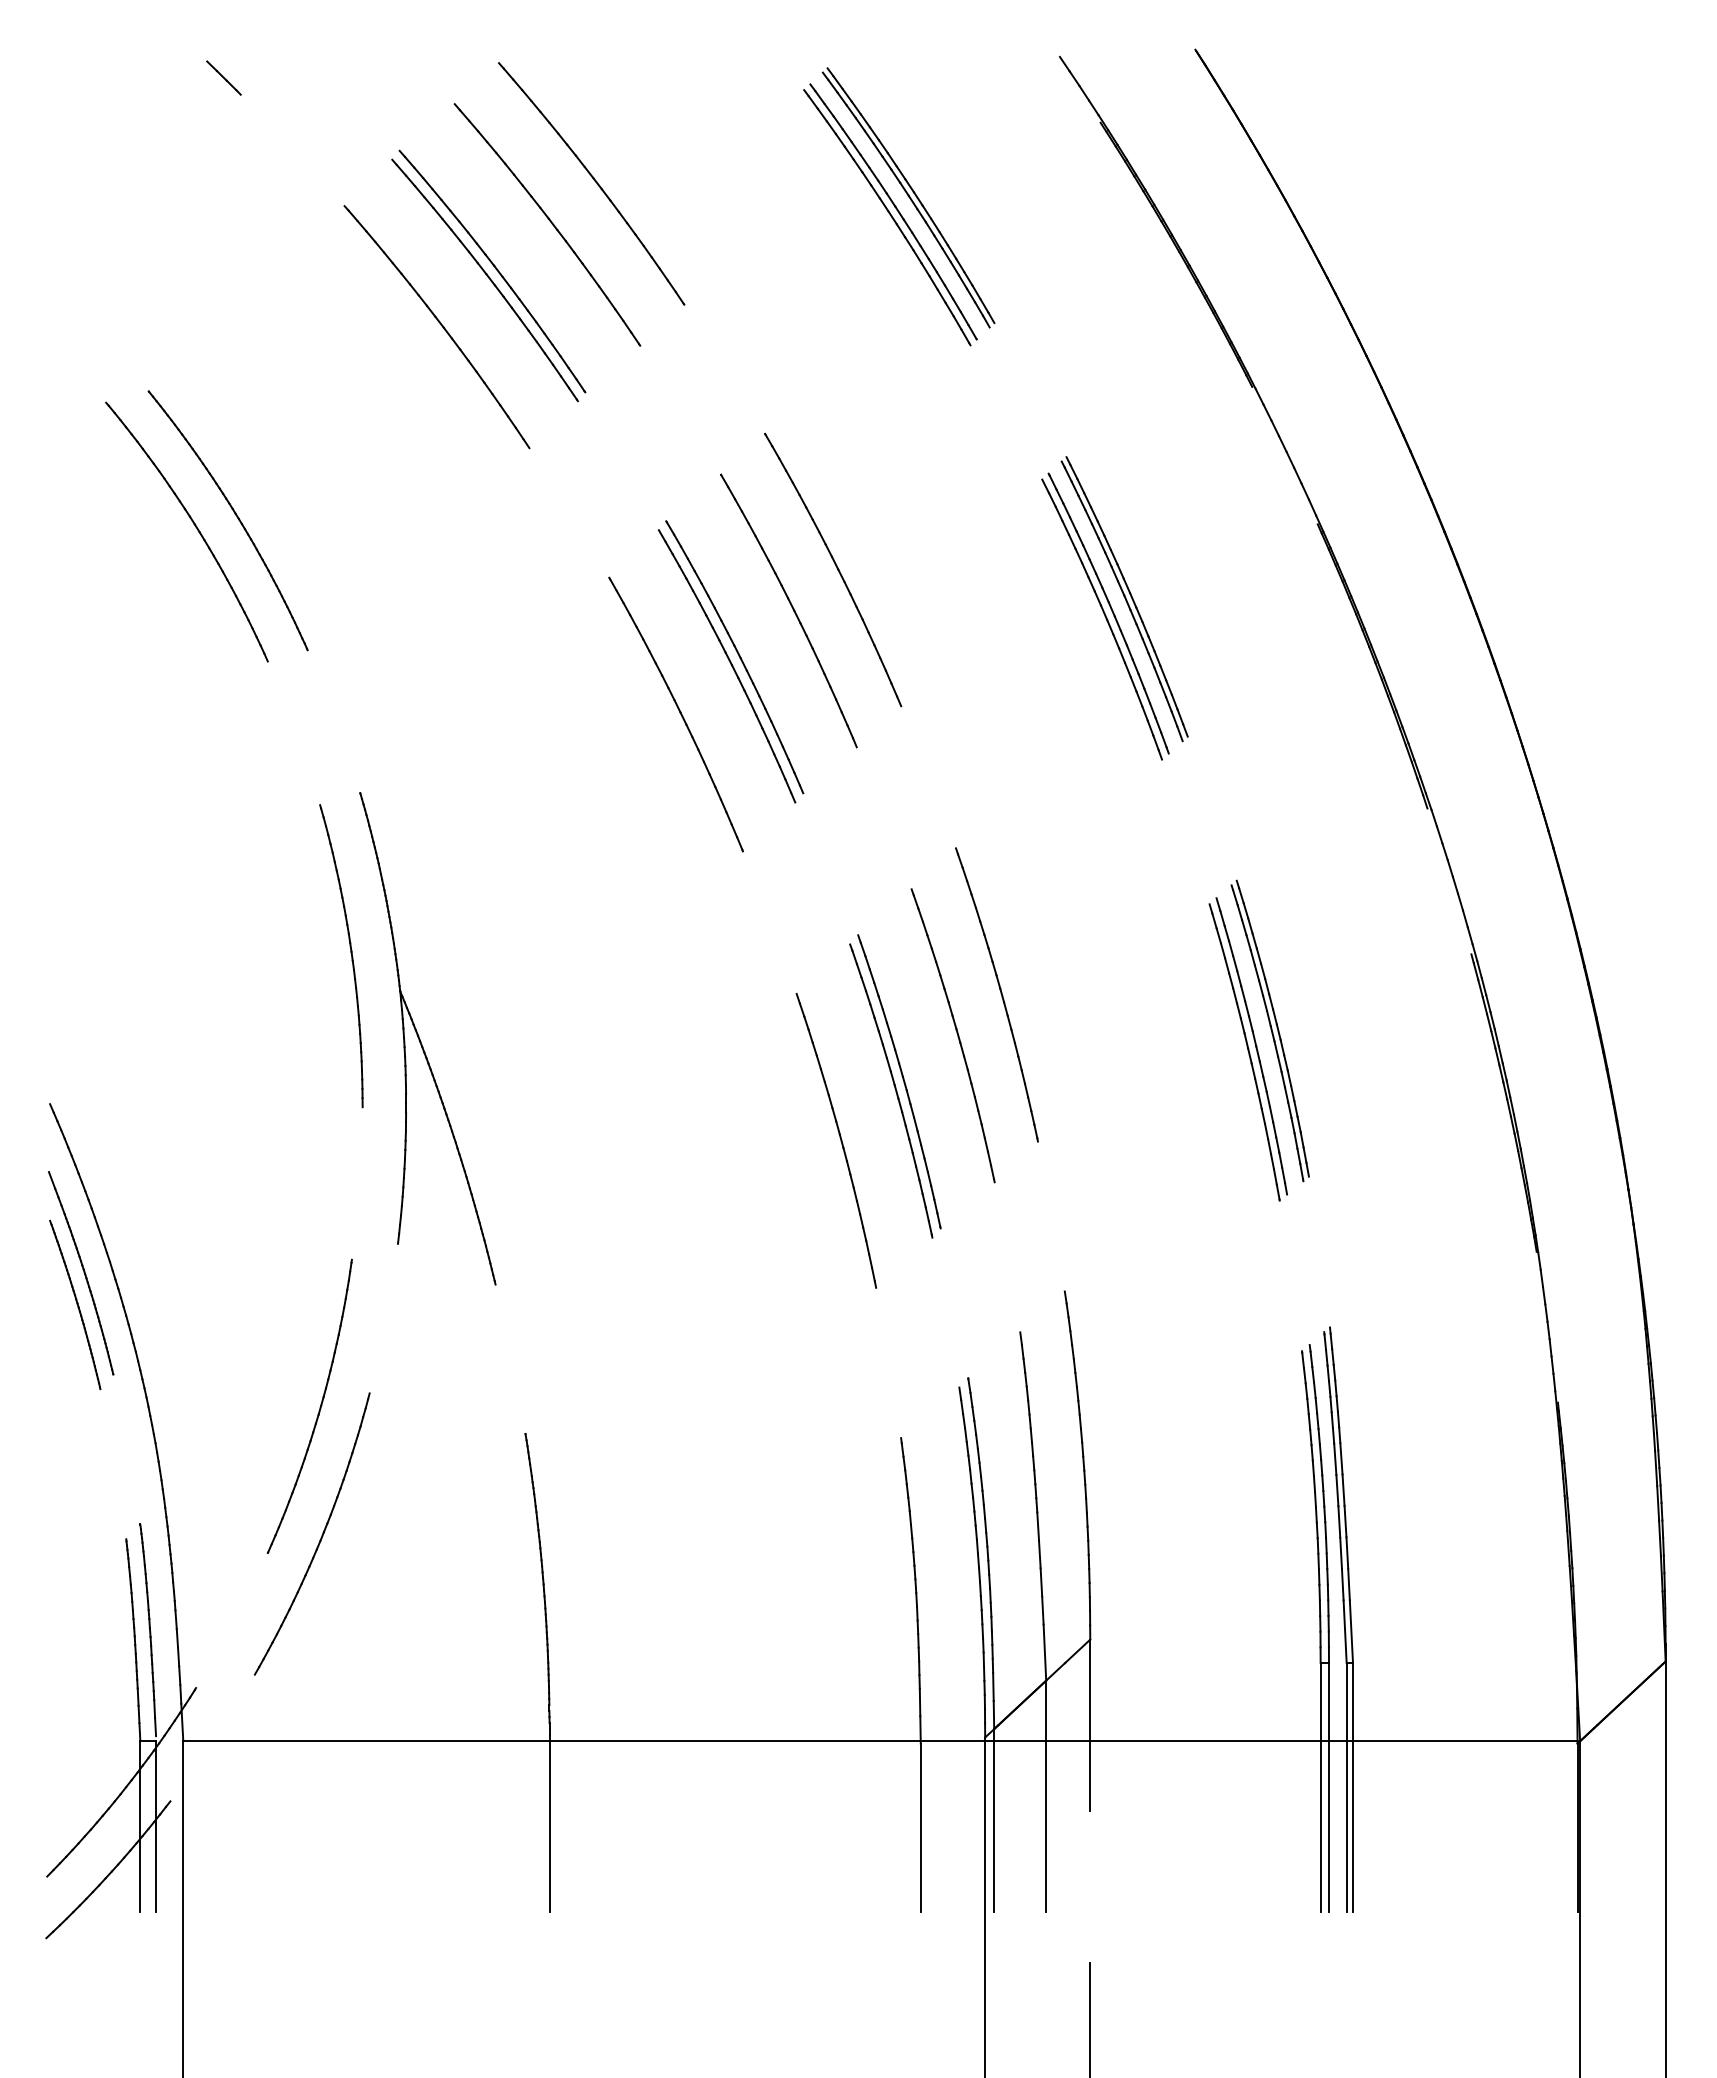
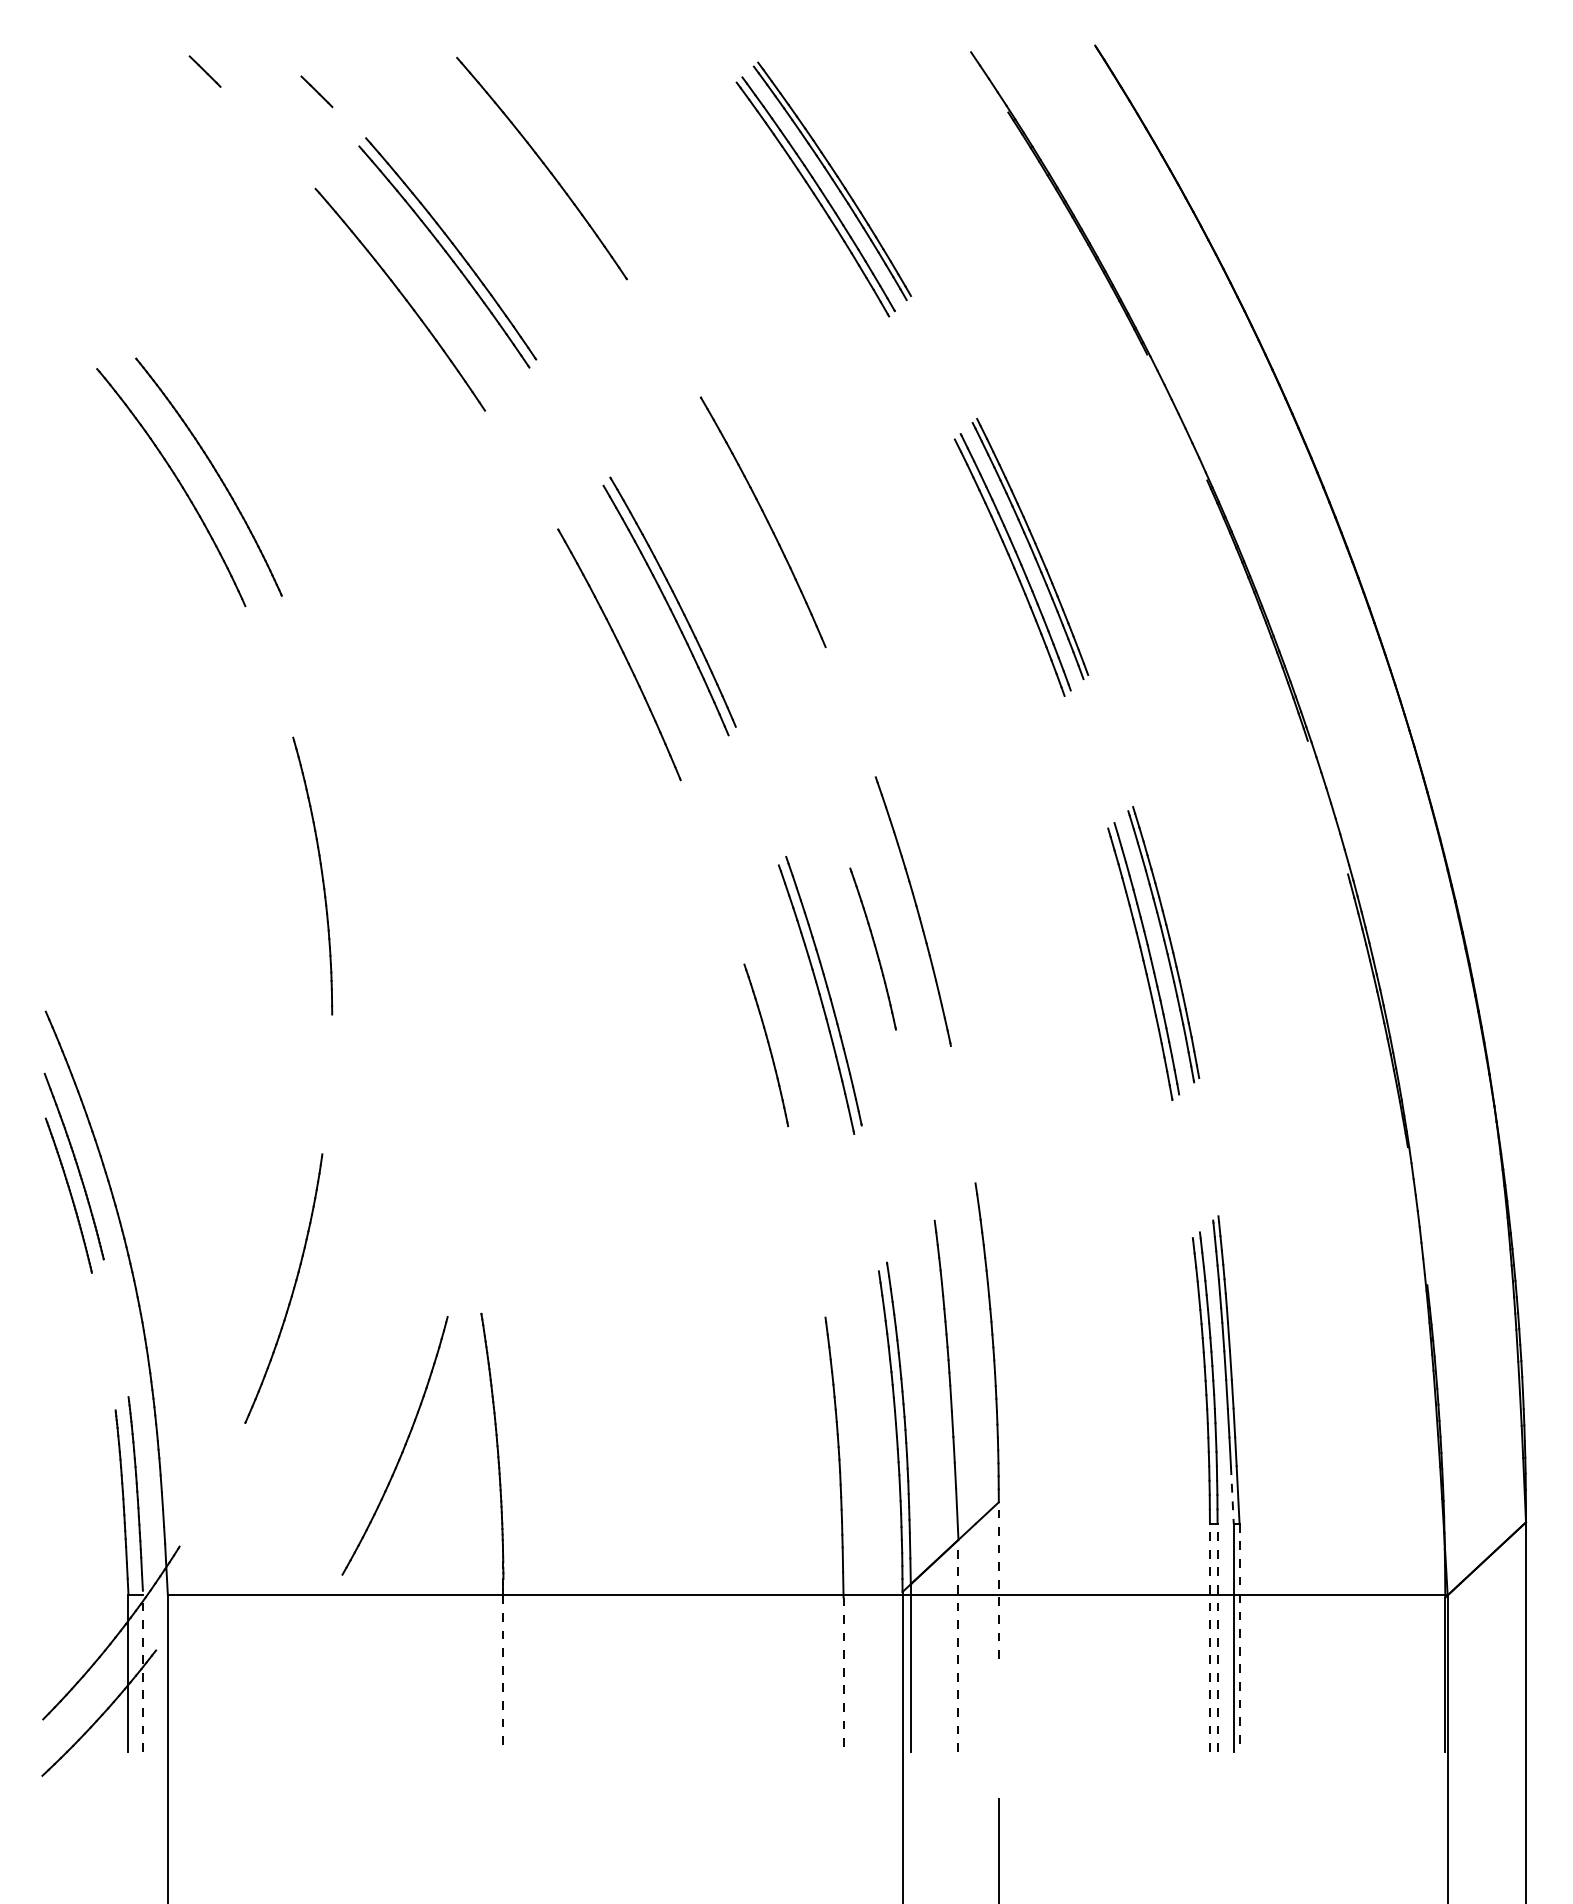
line: (345, 99) -> (316, 91), added
part: (547, 224) -> (501, 205), removed
part: (788, 610) -> (722, 559), removed
part: (952, 1035) -> (872, 948), size x0.6
part: (421, 1041) -> (386, 954), removed
part: (836, 1140) -> (766, 1044), size x0.6
part: (320, 1537) -> (402, 1449), moved
line: (1345, 1632) -> (1232, 1495), solid -> dashed
line: (1090, 1725) -> (999, 1580), solid -> dashed
line: (1320, 1787) -> (1209, 1637), solid -> dashed
line: (1329, 1787) -> (1218, 1637), solid -> dashed
line: (1353, 1787) -> (1240, 1637), solid -> dashed
line: (1046, 1796) -> (958, 1646), solid -> dashed
line: (156, 1826) -> (143, 1673), solid -> dashed
line: (549, 1827) -> (503, 1674), solid -> dashed
line: (920, 1828) -> (843, 1675), solid -> dashed

